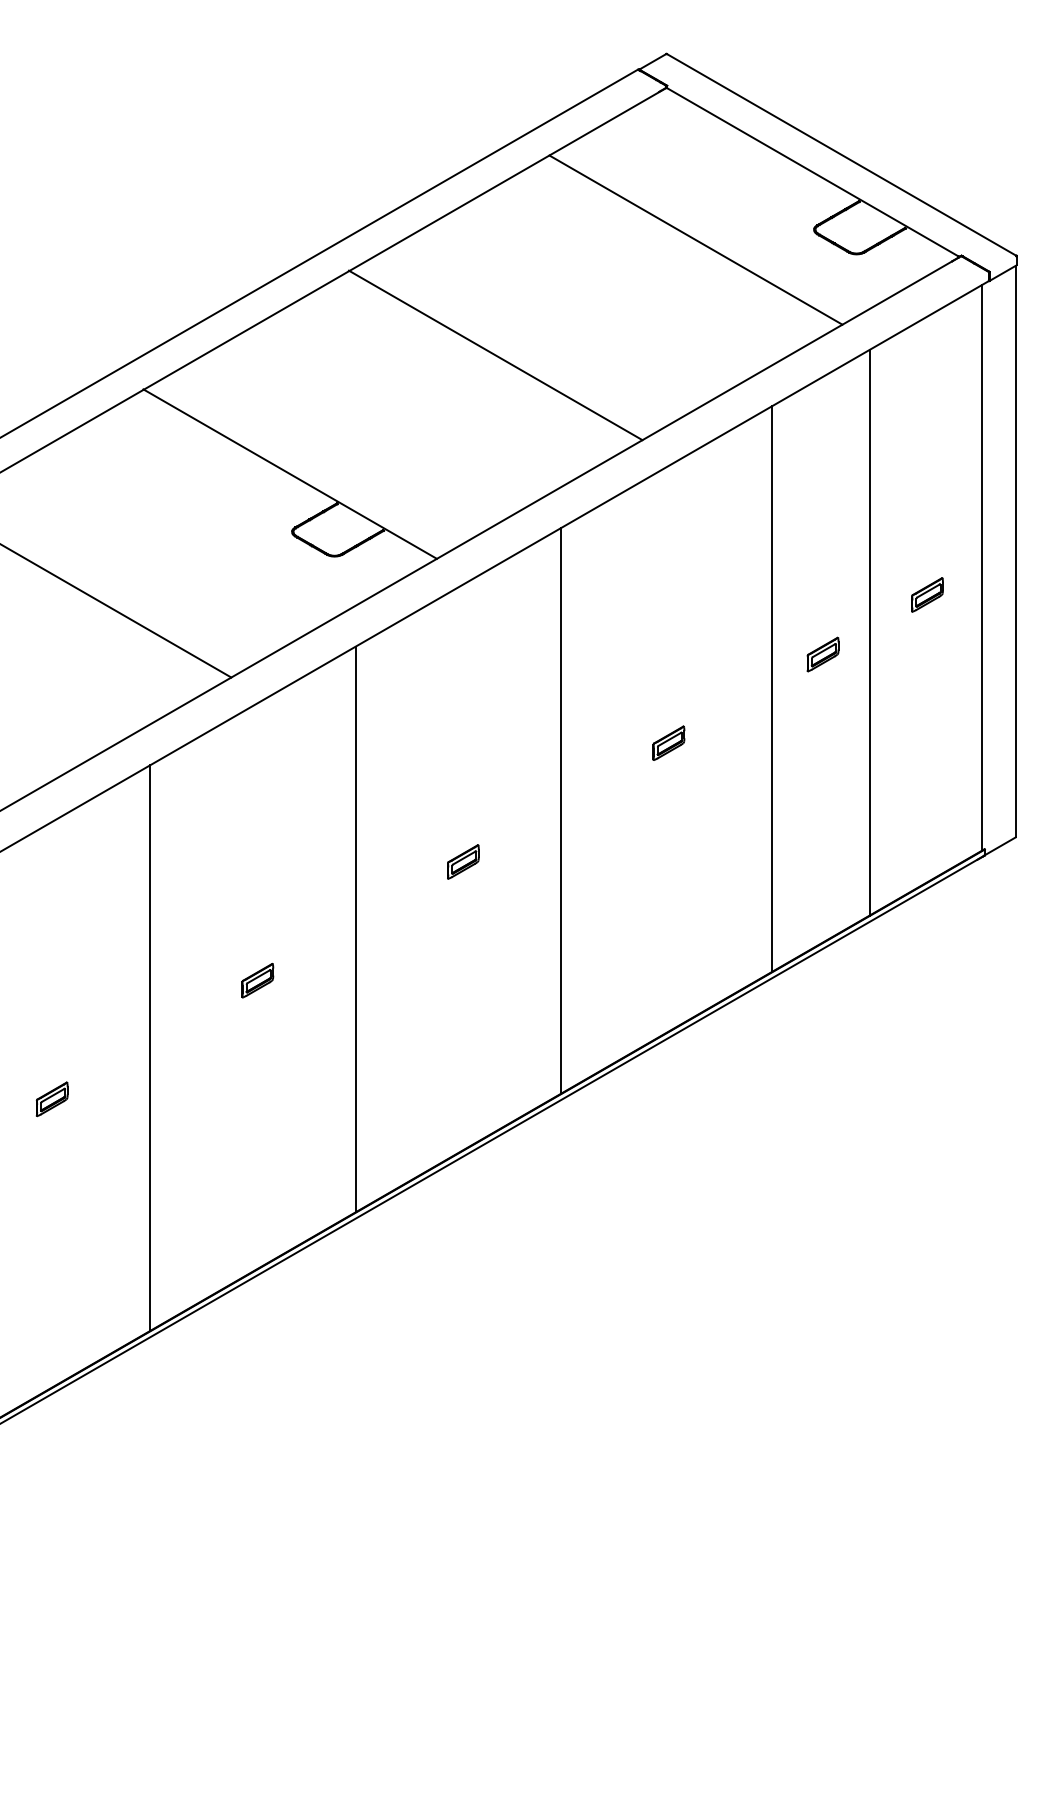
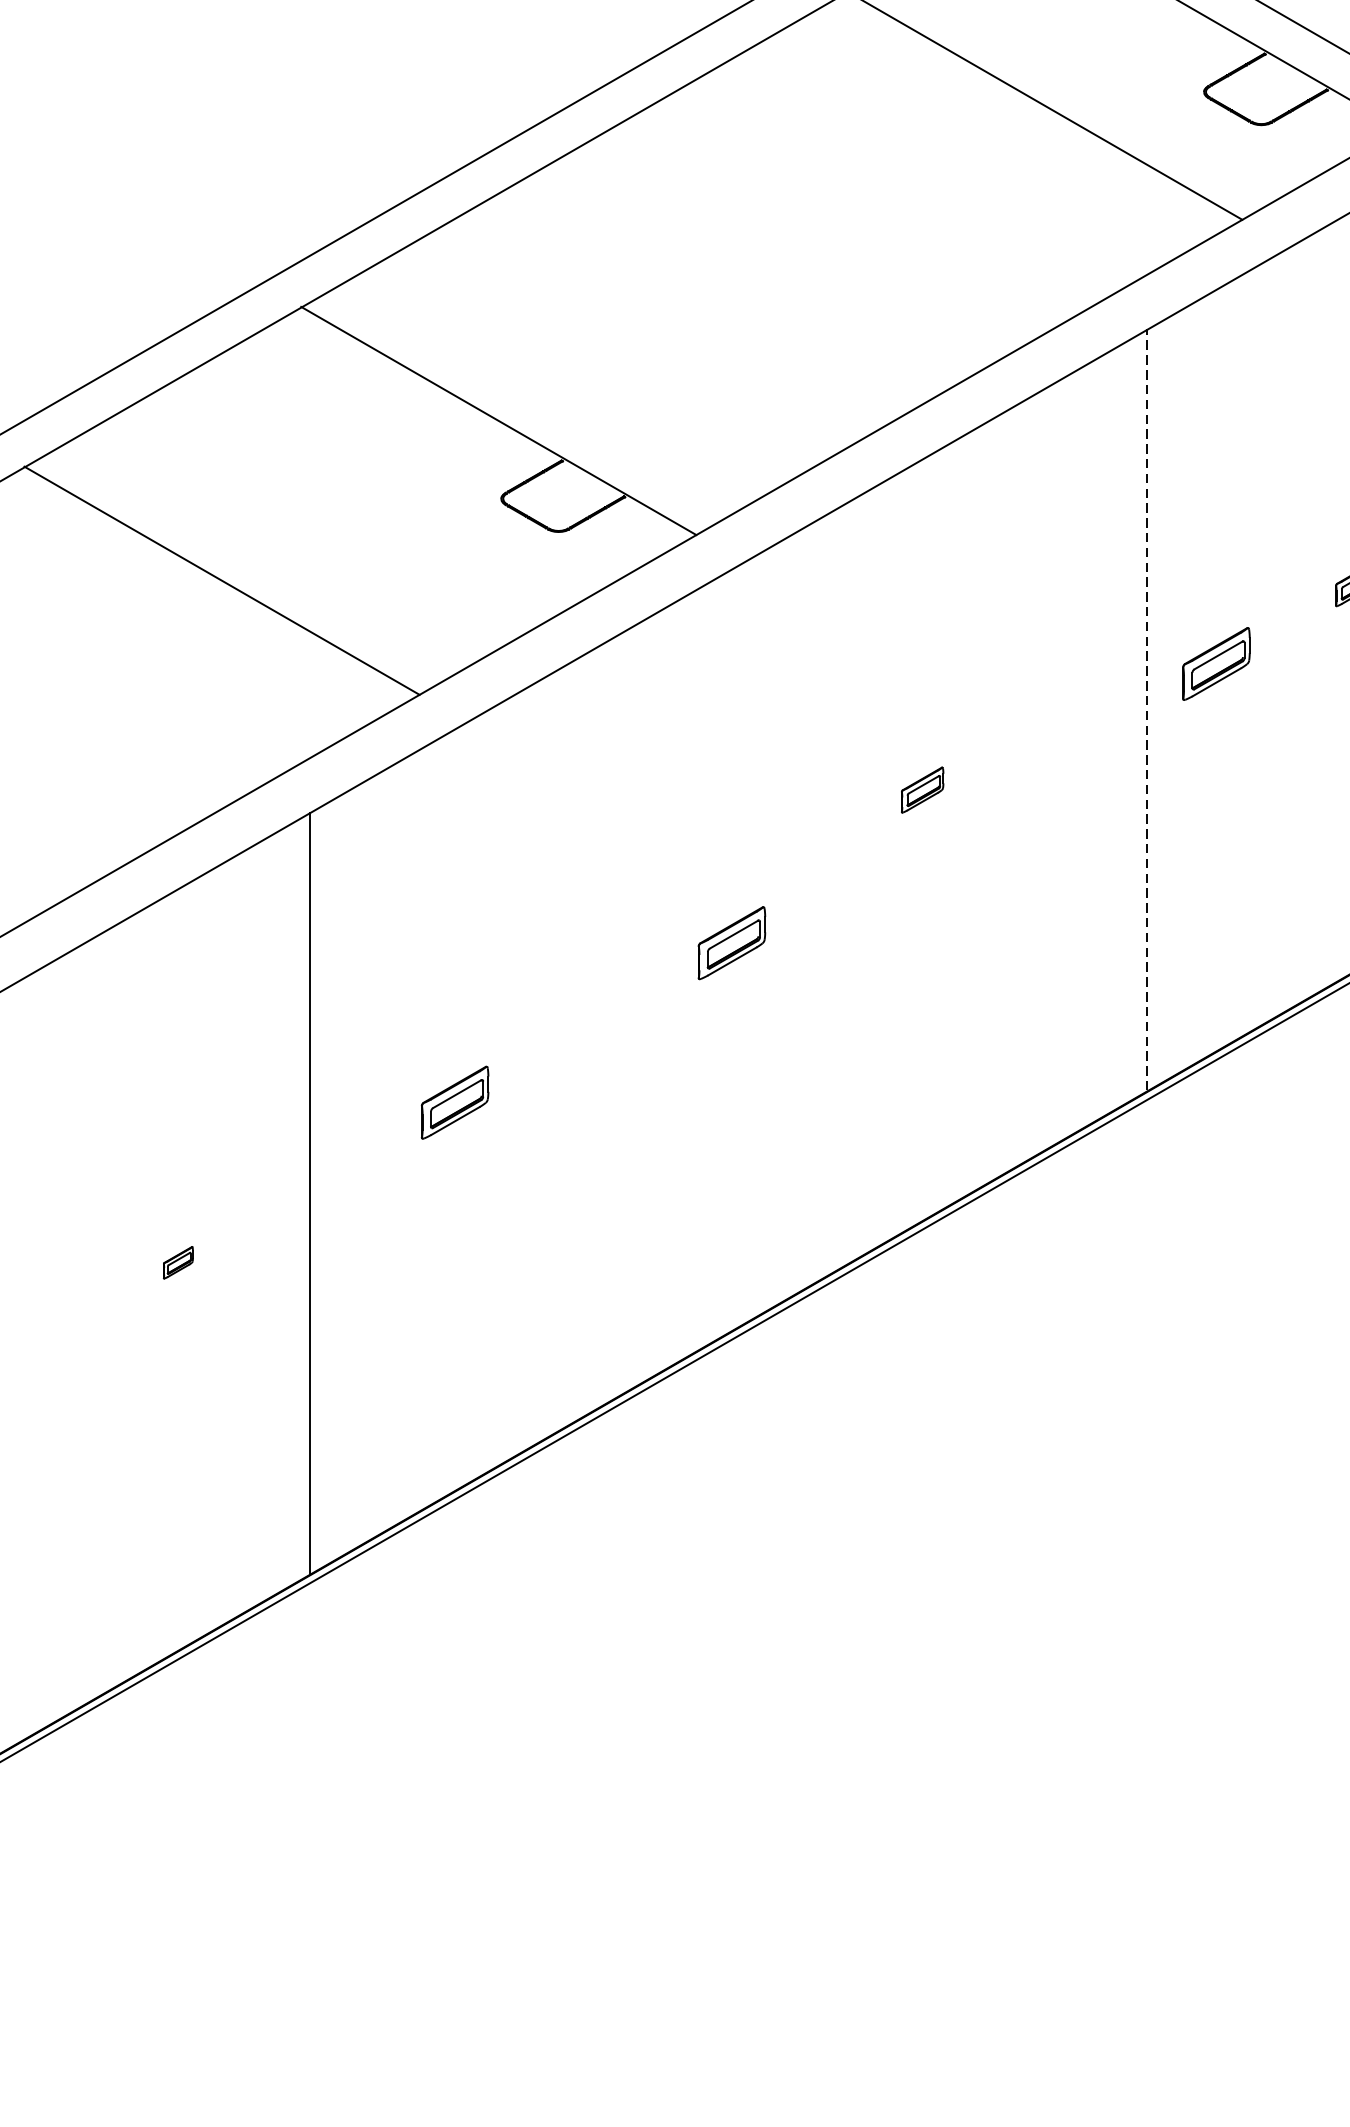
line: (495, 355) -> (775, 261), removed
line: (869, 632) -> (1278, 634), removed
part: (822, 654) -> (1215, 663), size x1.6
line: (771, 688) -> (1146, 709), solid -> dashed
part: (668, 742) -> (922, 789), moved
line: (561, 810) -> (864, 873), removed
part: (463, 861) -> (732, 942), size x1.6
line: (355, 929) -> (586, 1034), removed
part: (257, 980) -> (454, 1102), size x1.6
part: (51, 1099) -> (177, 1262), size x0.7

